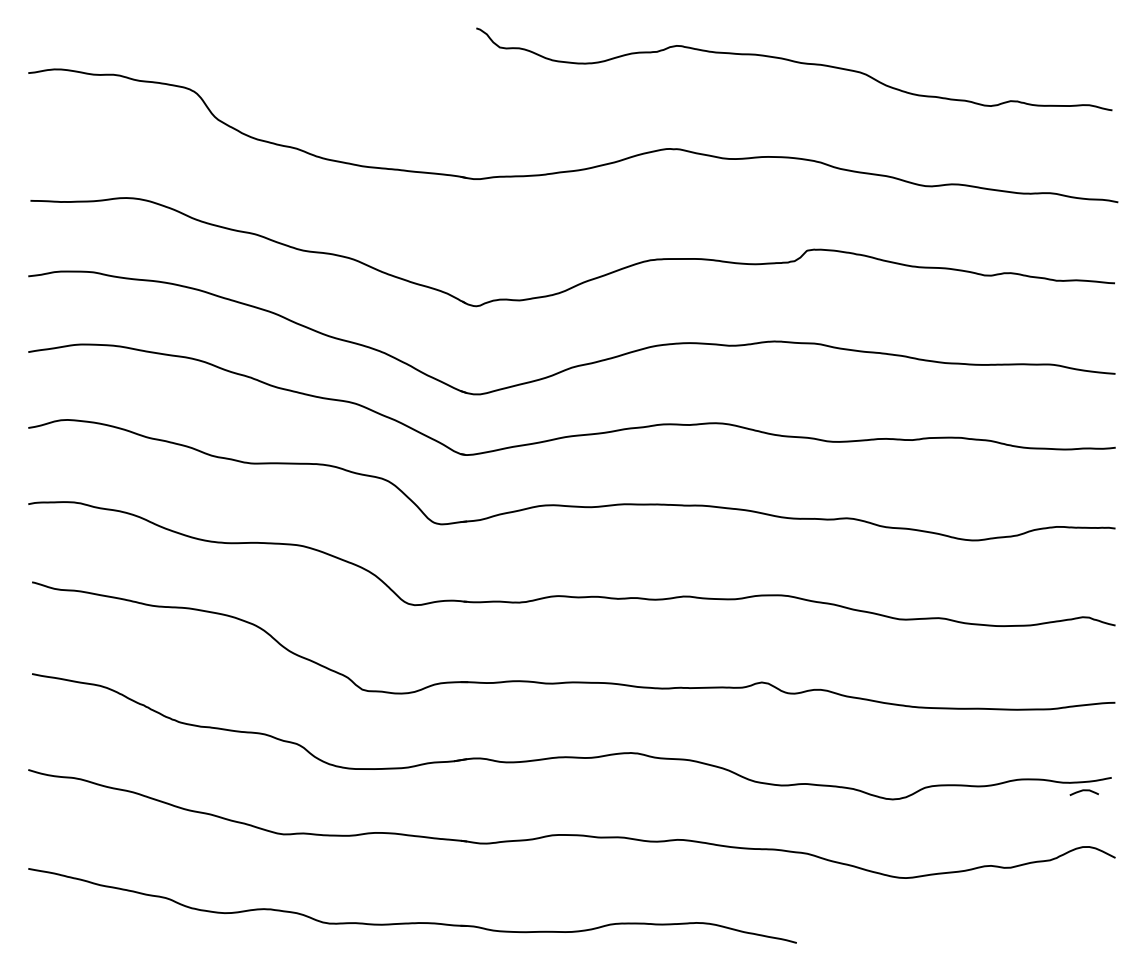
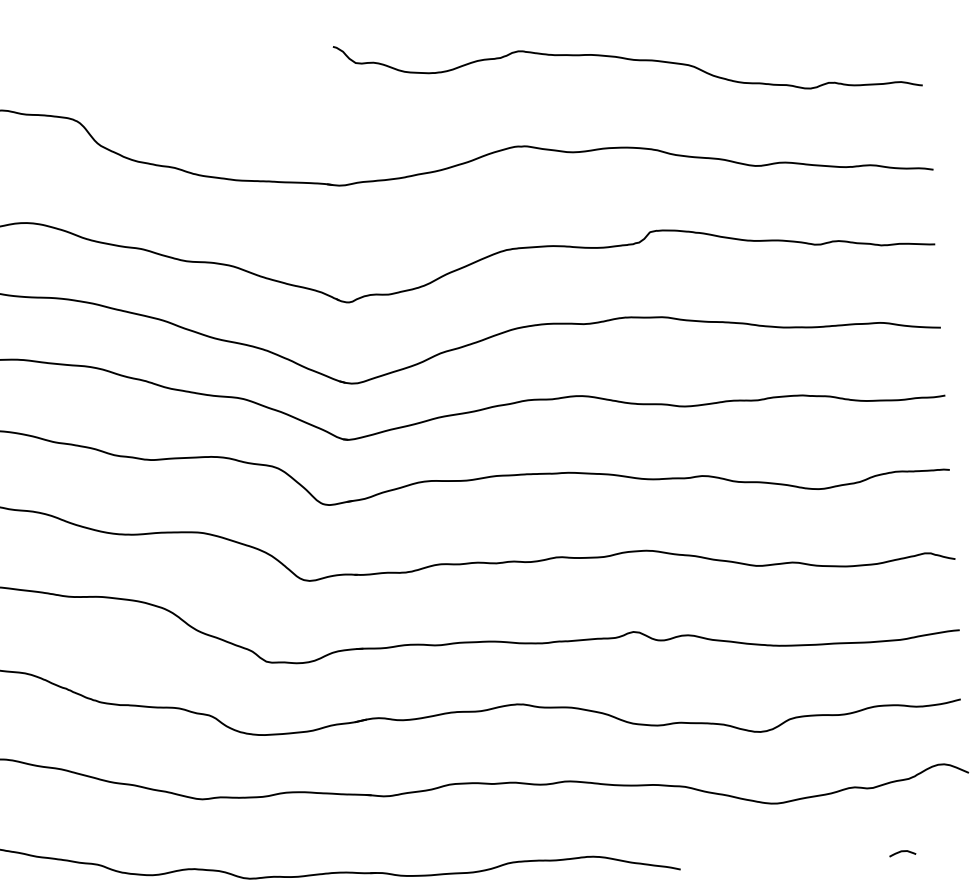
curve: (1083, 791) -> (901, 852), moved

